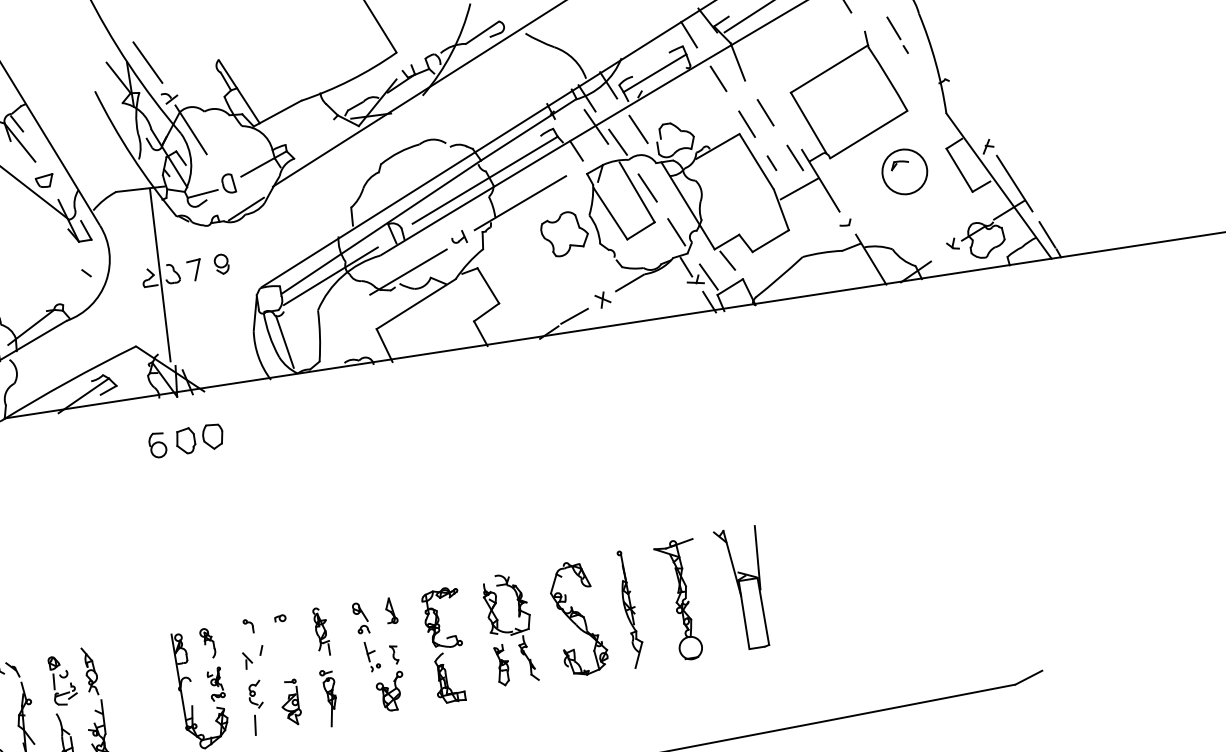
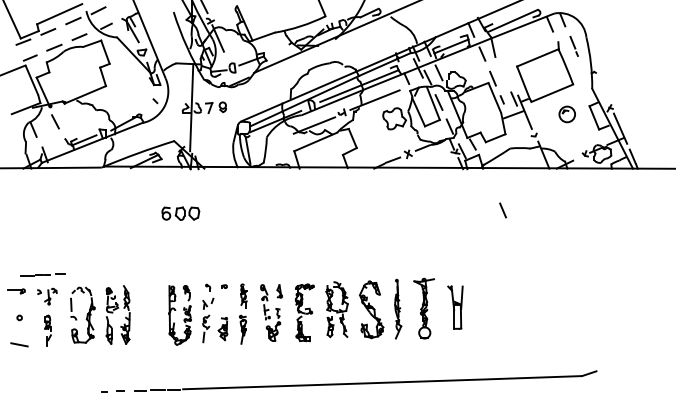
line: (764, 112) -> (502, 210), moved
part: (905, 171) -> (567, 114), size x0.7
part: (185, 440) -> (180, 213), moved
part: (743, 588) -> (455, 307), size x0.7

